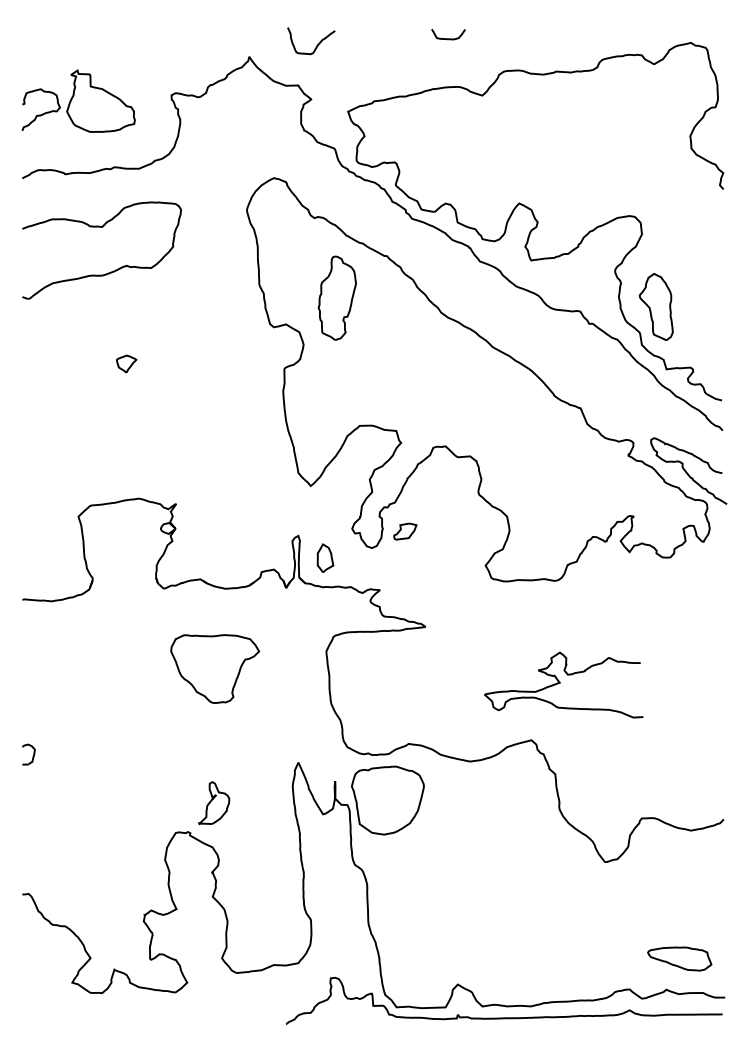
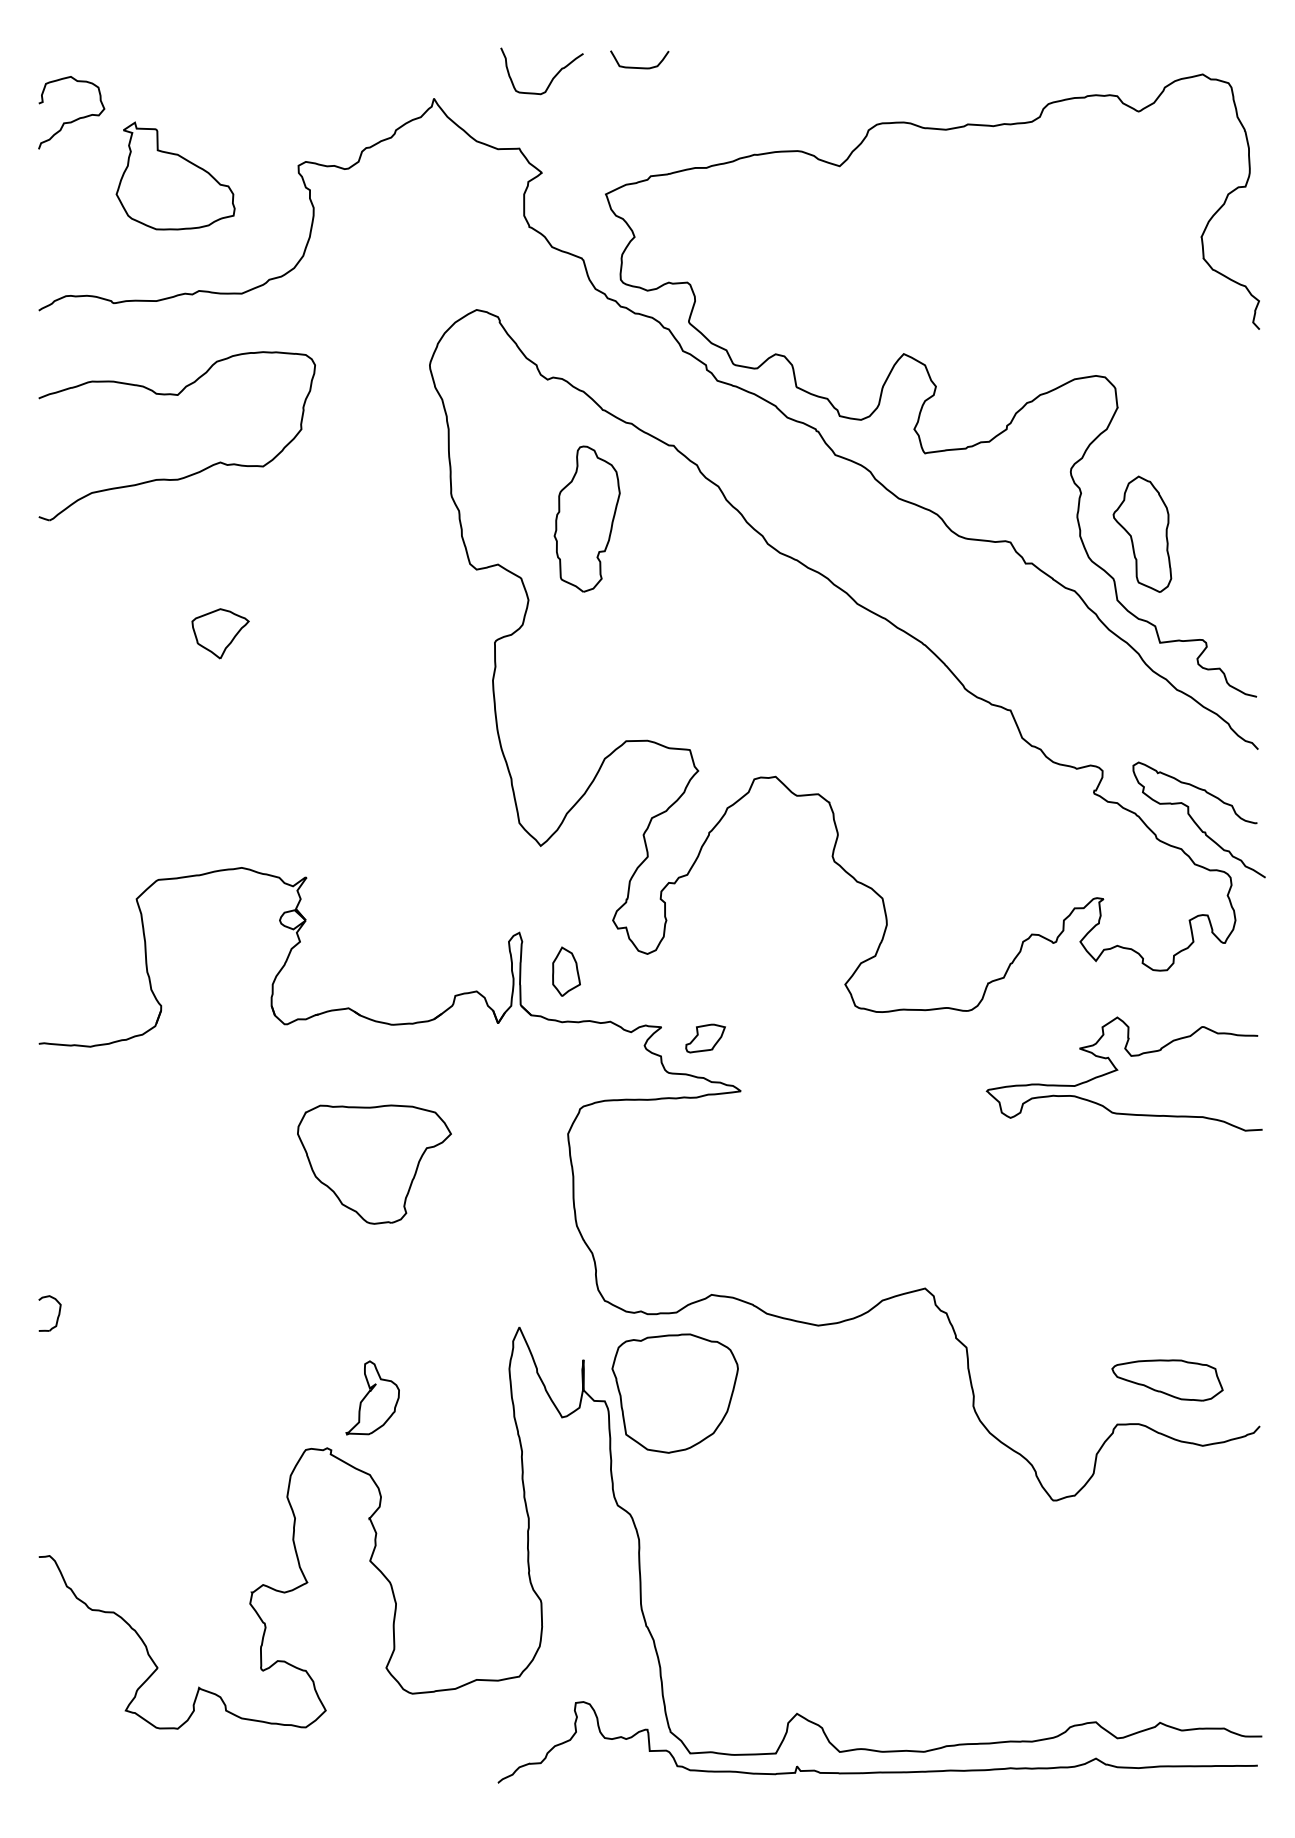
curve: (448, 38) -> (639, 66), moved
curve: (42, 113) -> (73, 119), moved
part: (126, 363) -> (220, 632), size x1.67
part: (405, 531) -> (705, 1038), moved
curve: (560, 683) -> (1118, 1071), moved
part: (679, 958) -> (1167, 1379), moved

